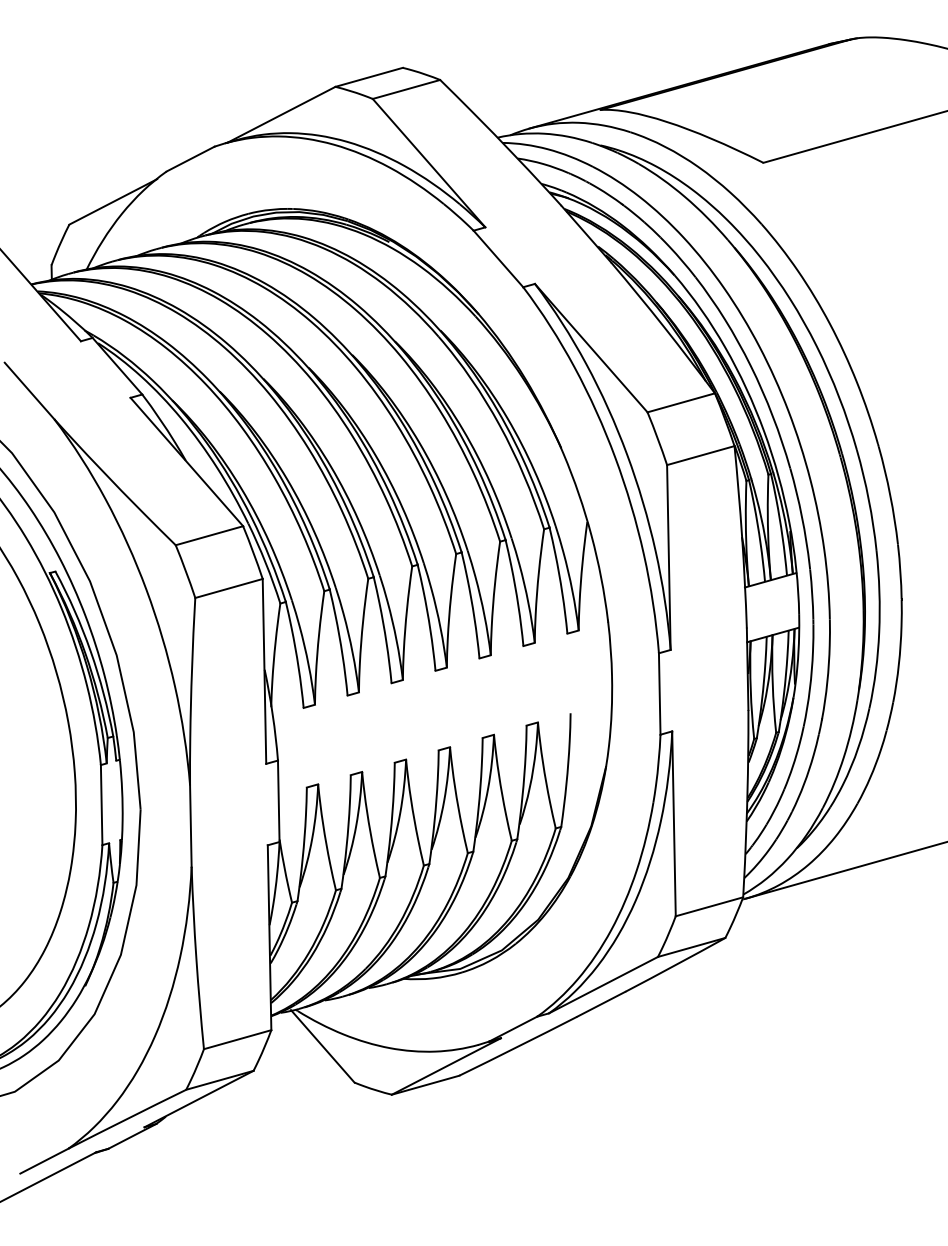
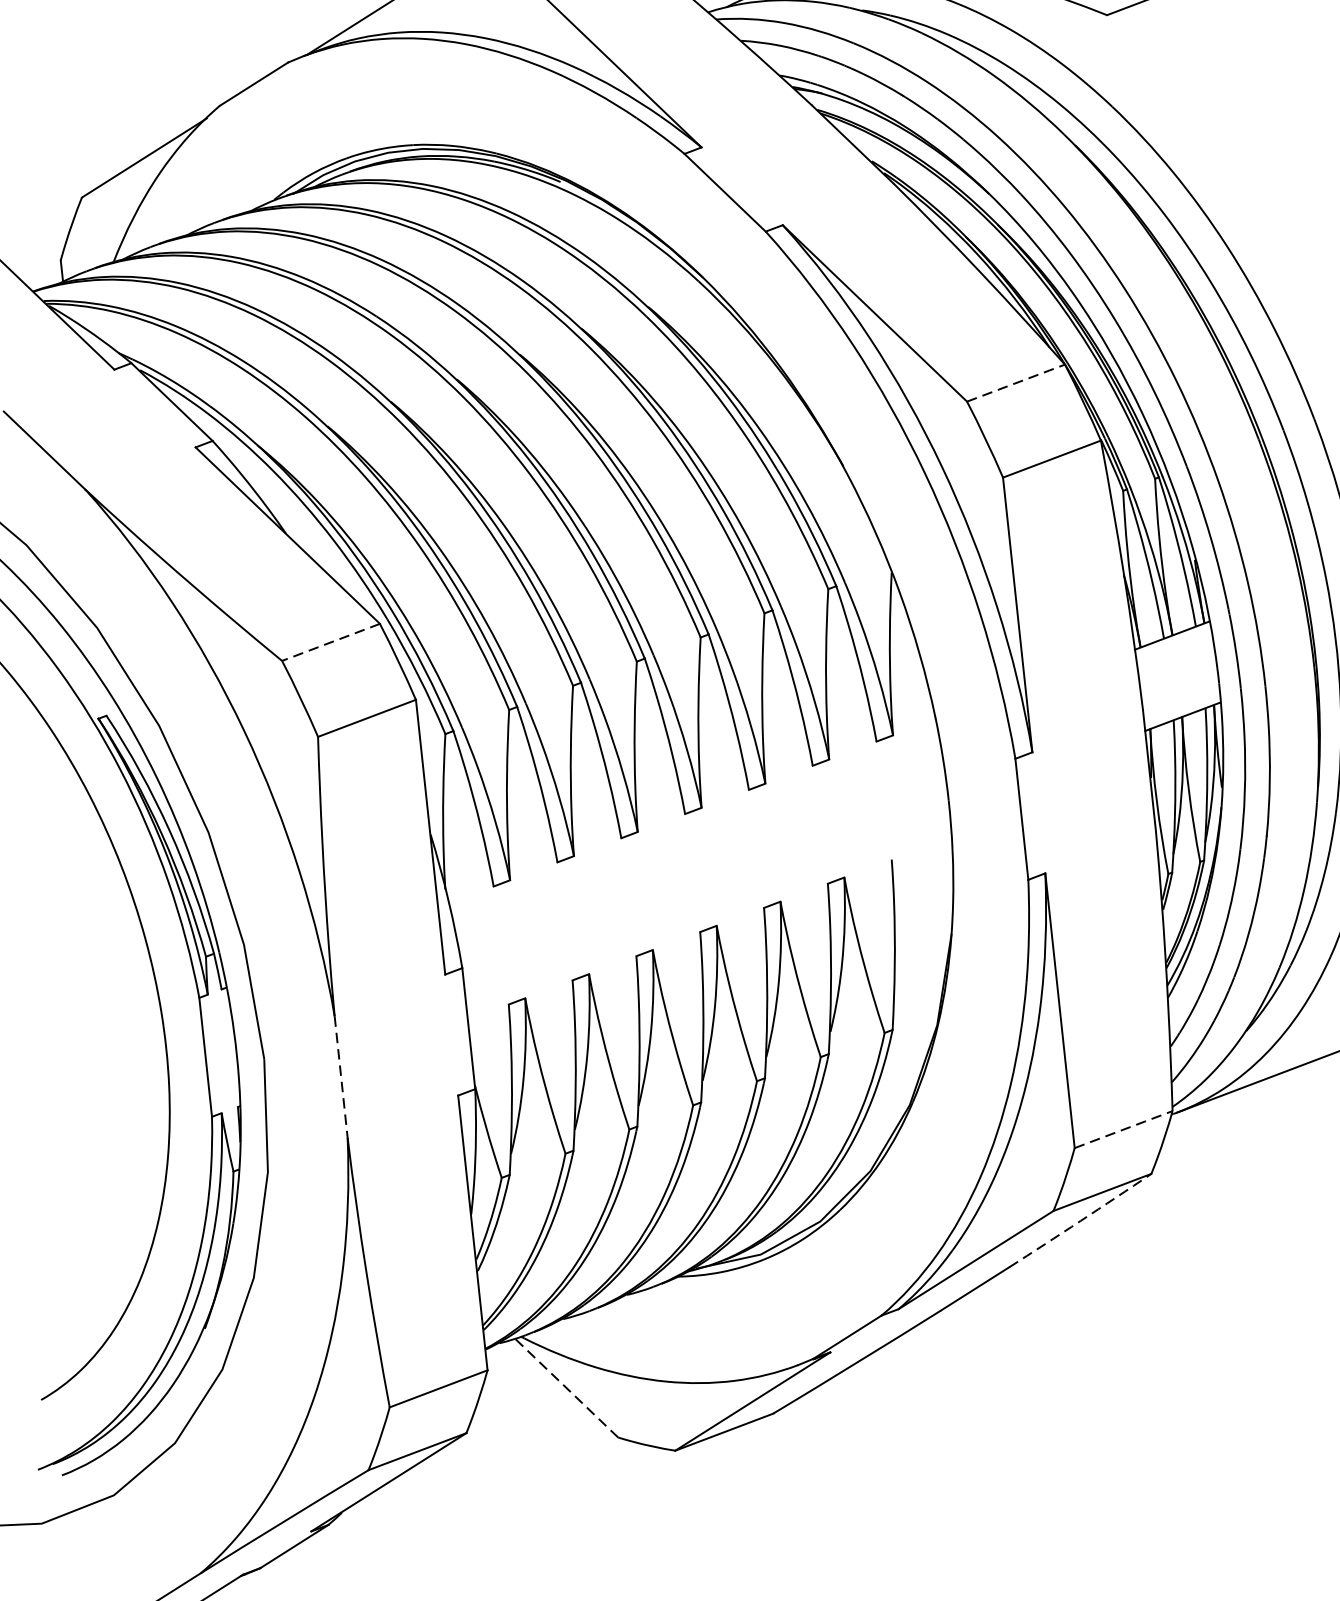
line: (681, 402) -> (1016, 382), solid -> dashed
line: (209, 535) -> (331, 642), solid -> dashed
line: (190, 826) -> (340, 1077), solid -> dashed
line: (709, 906) -> (1123, 1129), solid -> dashed
arc: (675, 965) -> (1080, 1221), solid -> dashed
line: (322, 1045) -> (565, 1386), solid -> dashed

